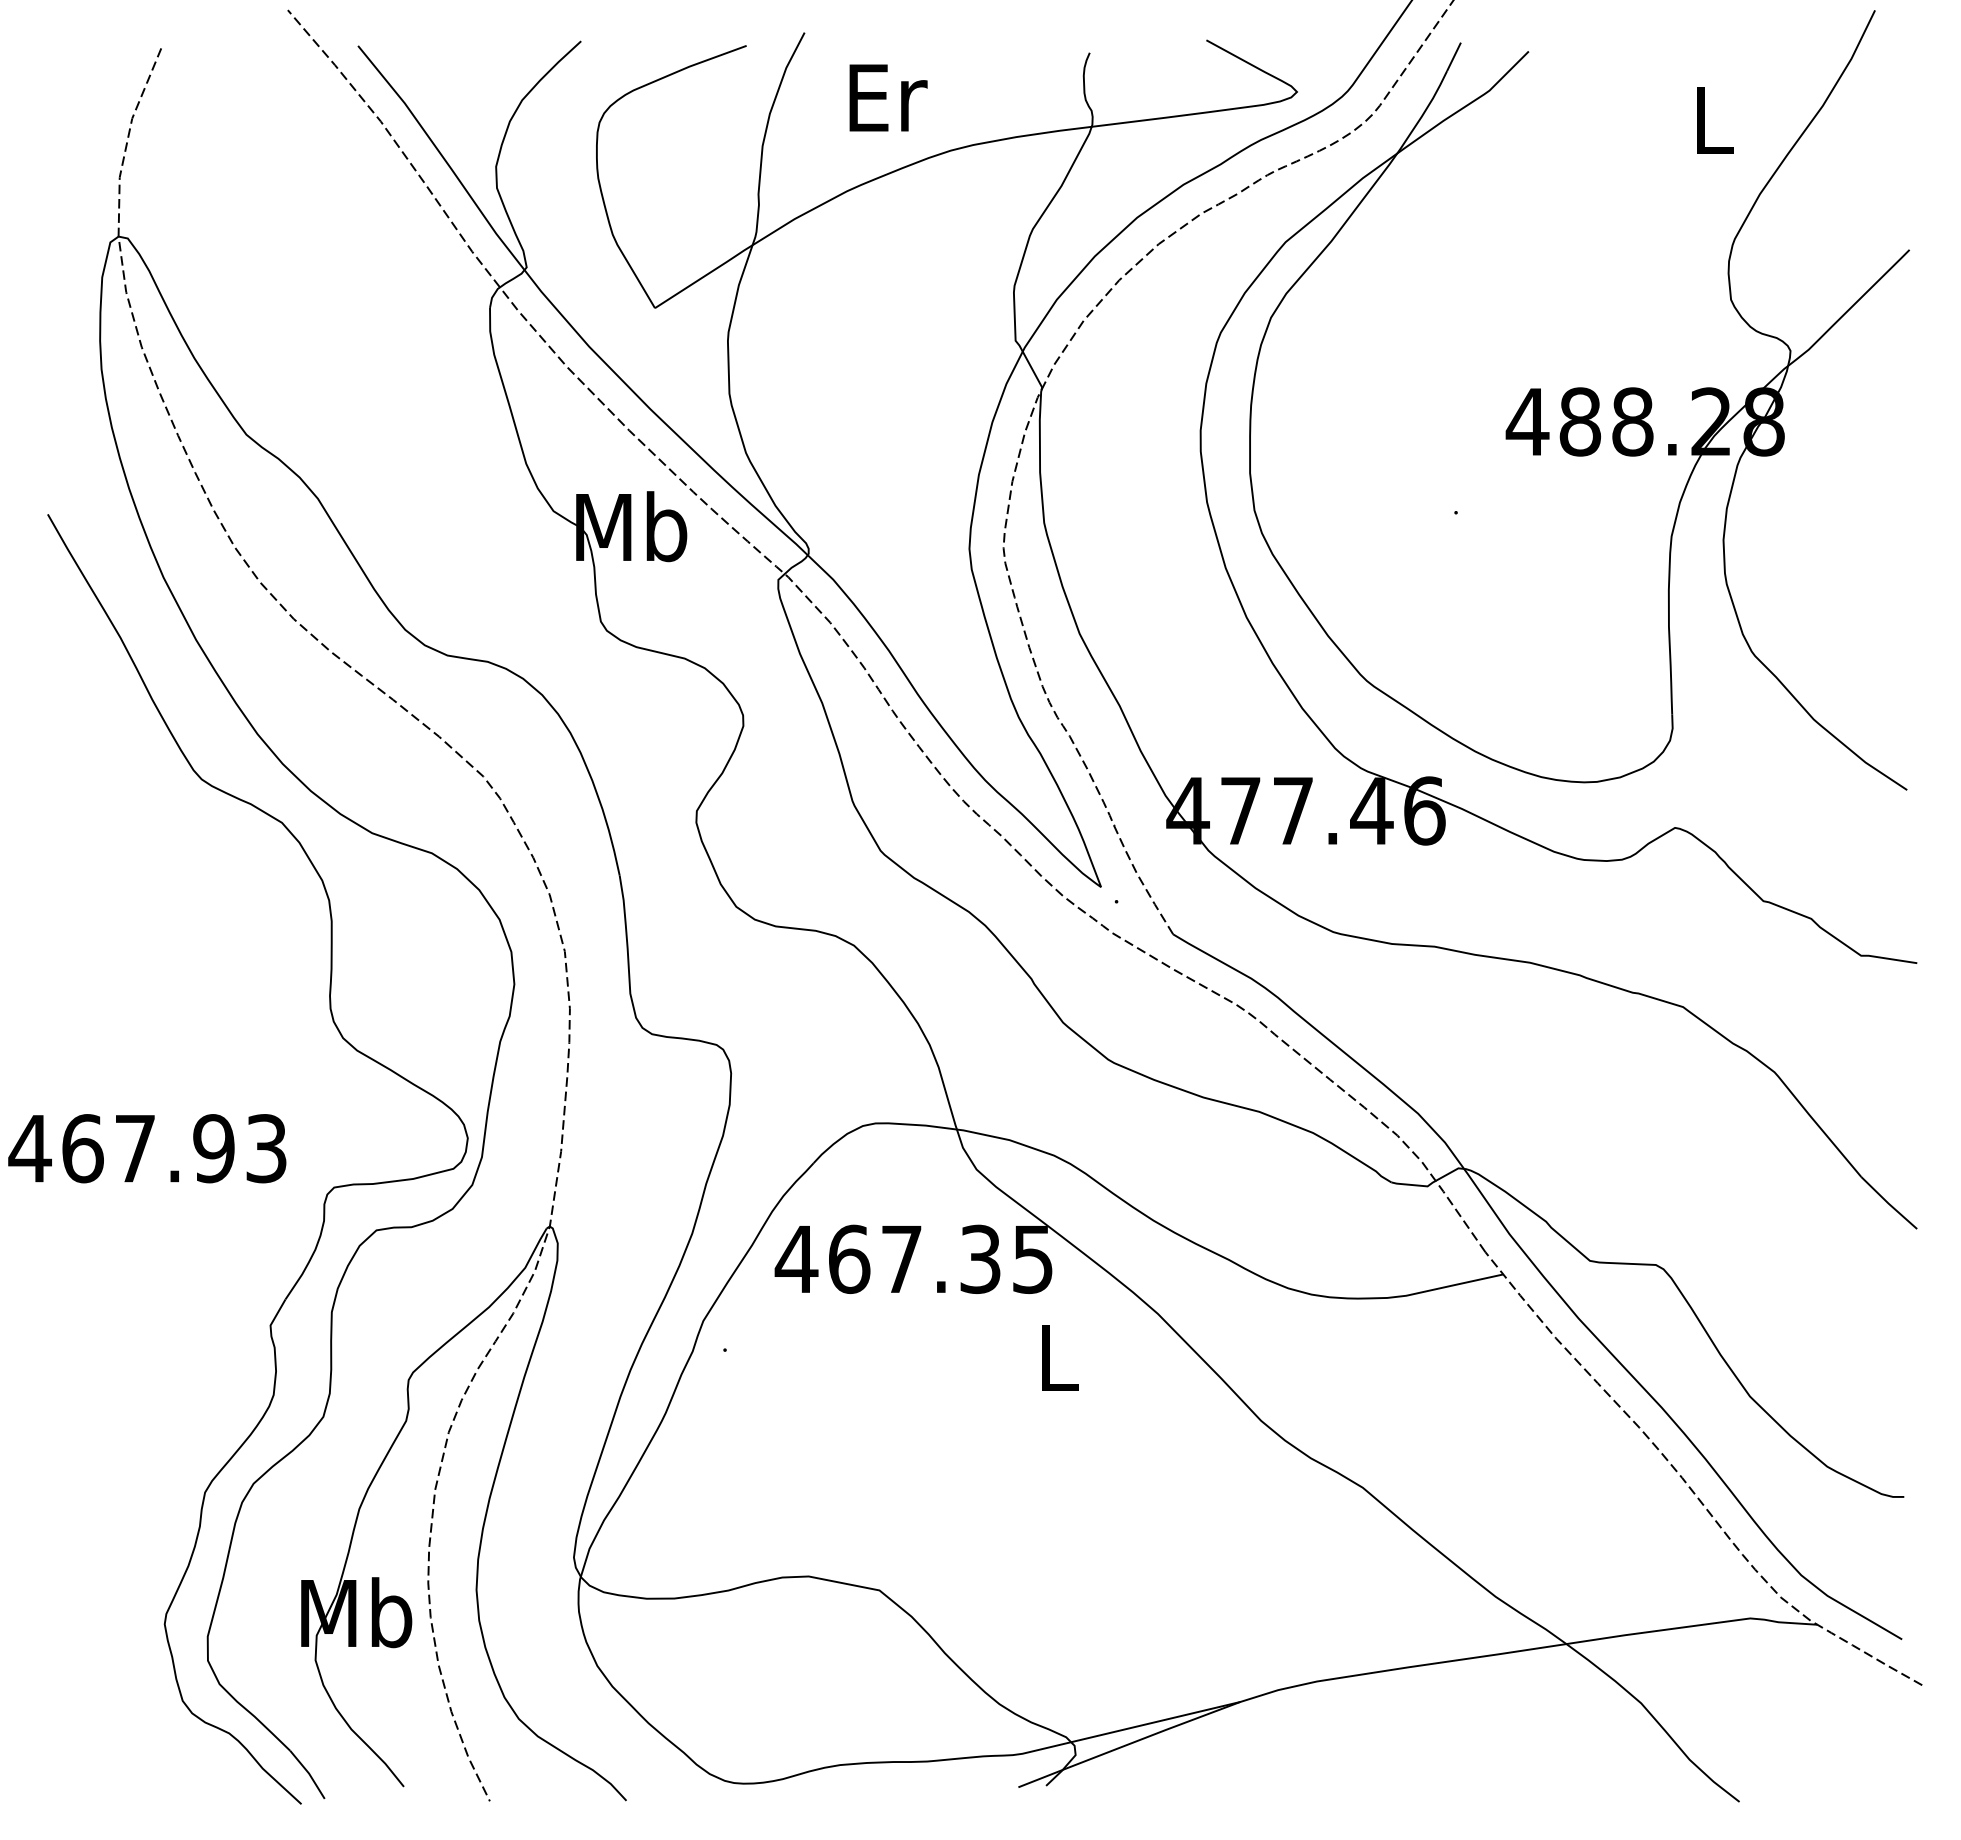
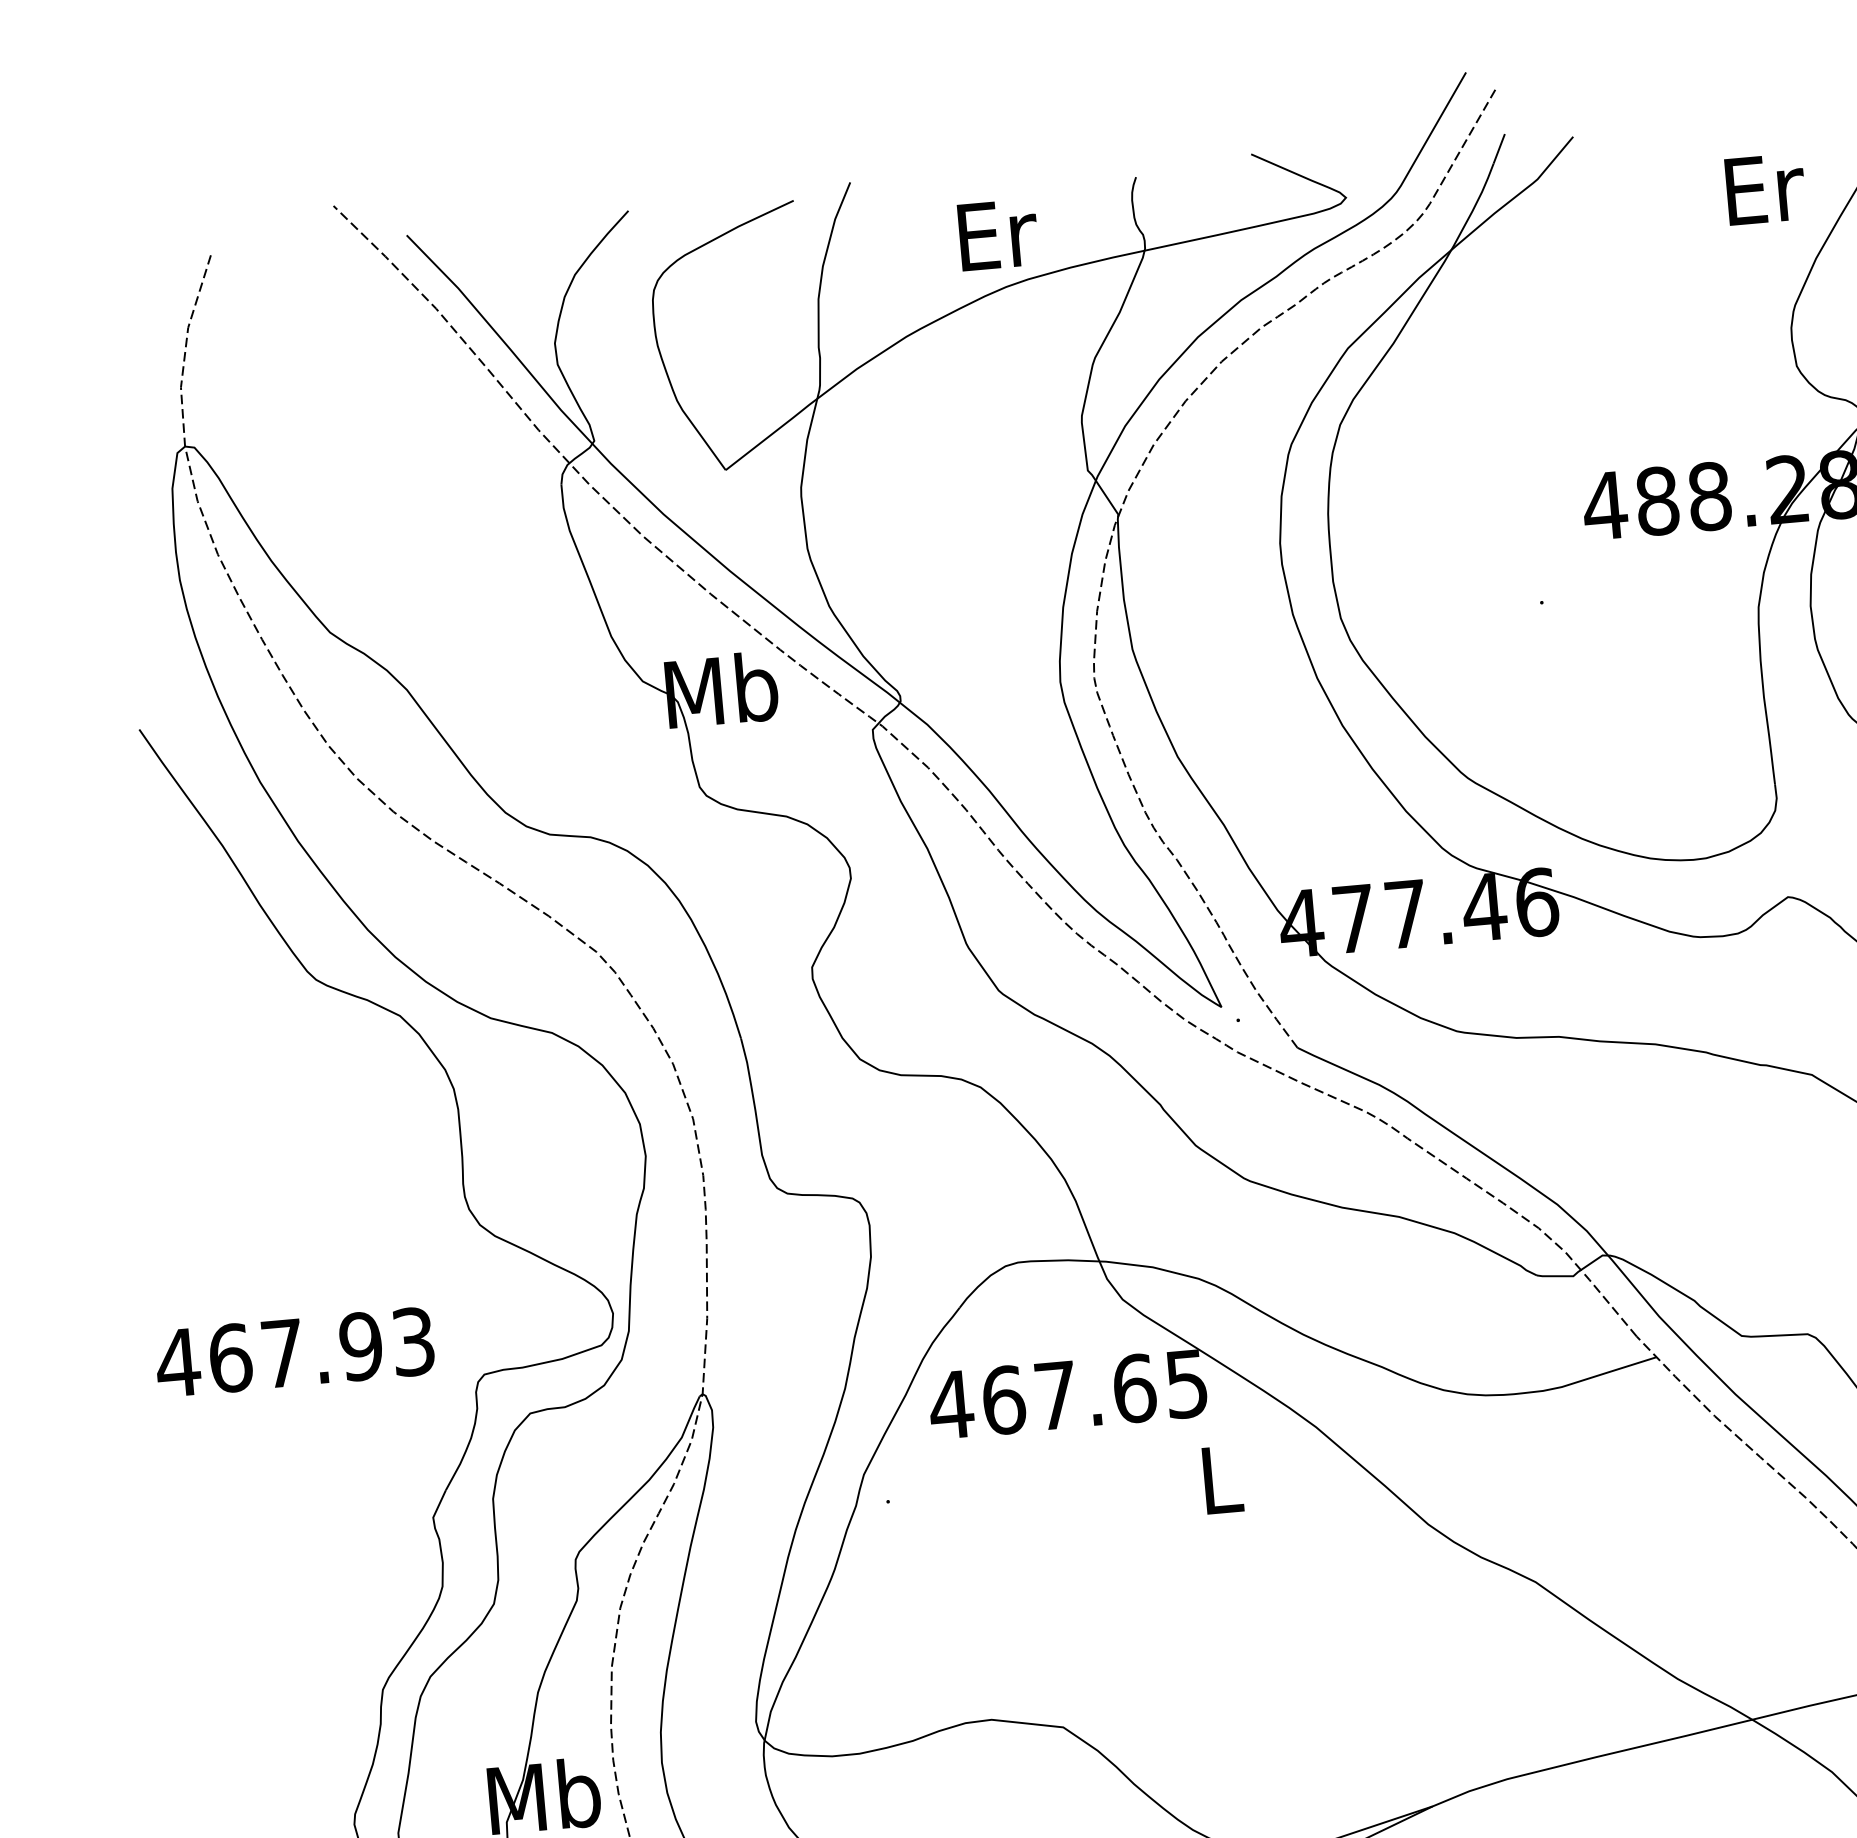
text: (888, 97) -> (998, 234), moved
text: (1715, 120) -> (1765, 188), L -> Er
text: (980, 1259) -> (1134, 1388), 467.35 -> 467.65

